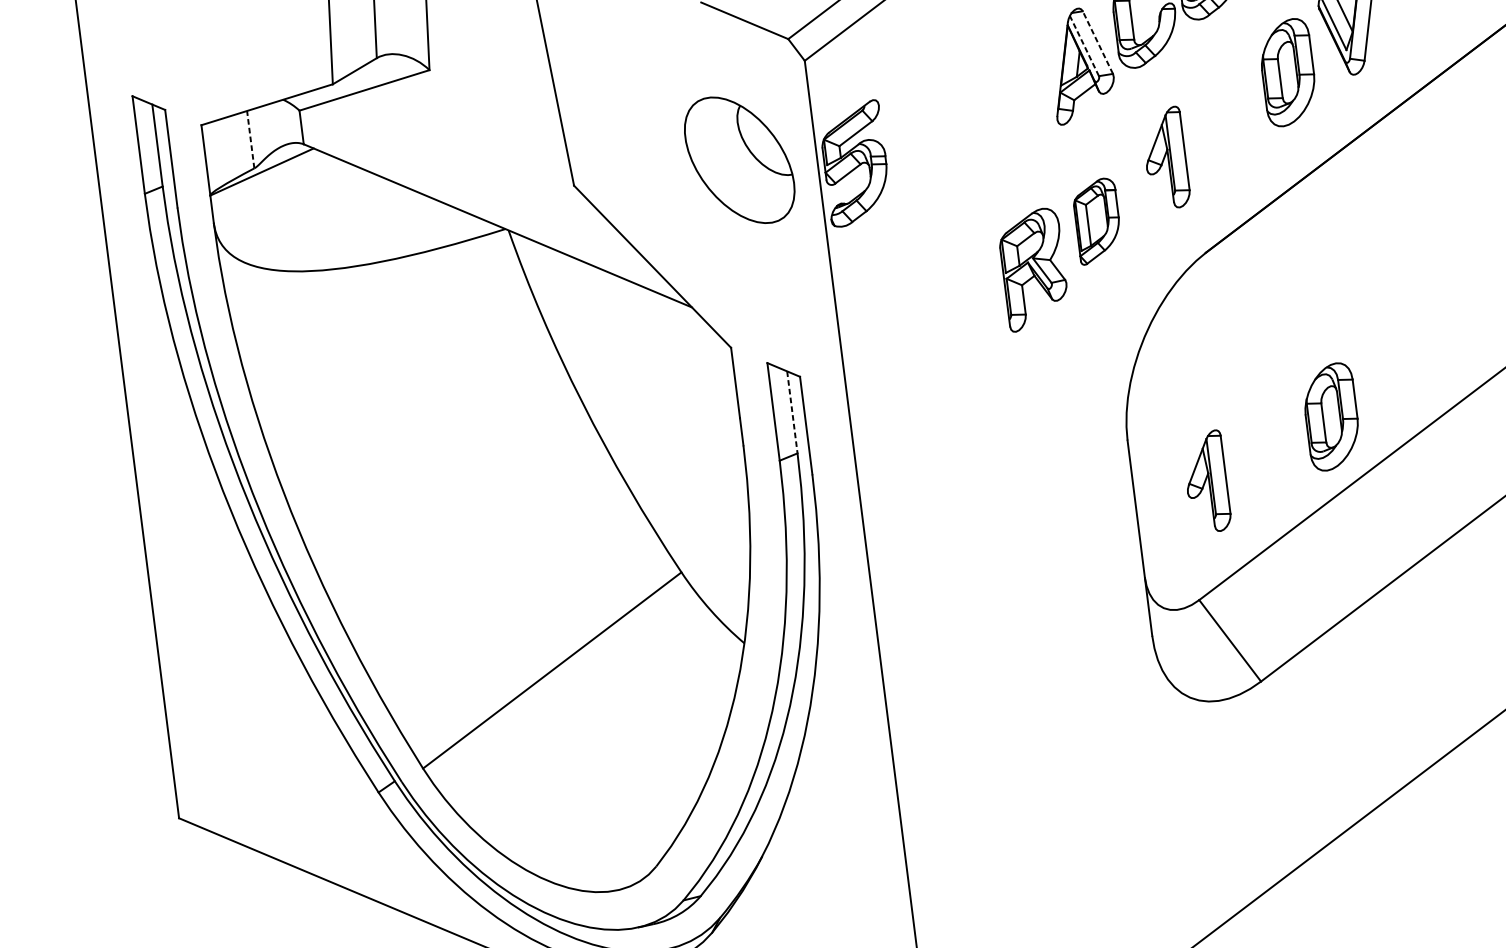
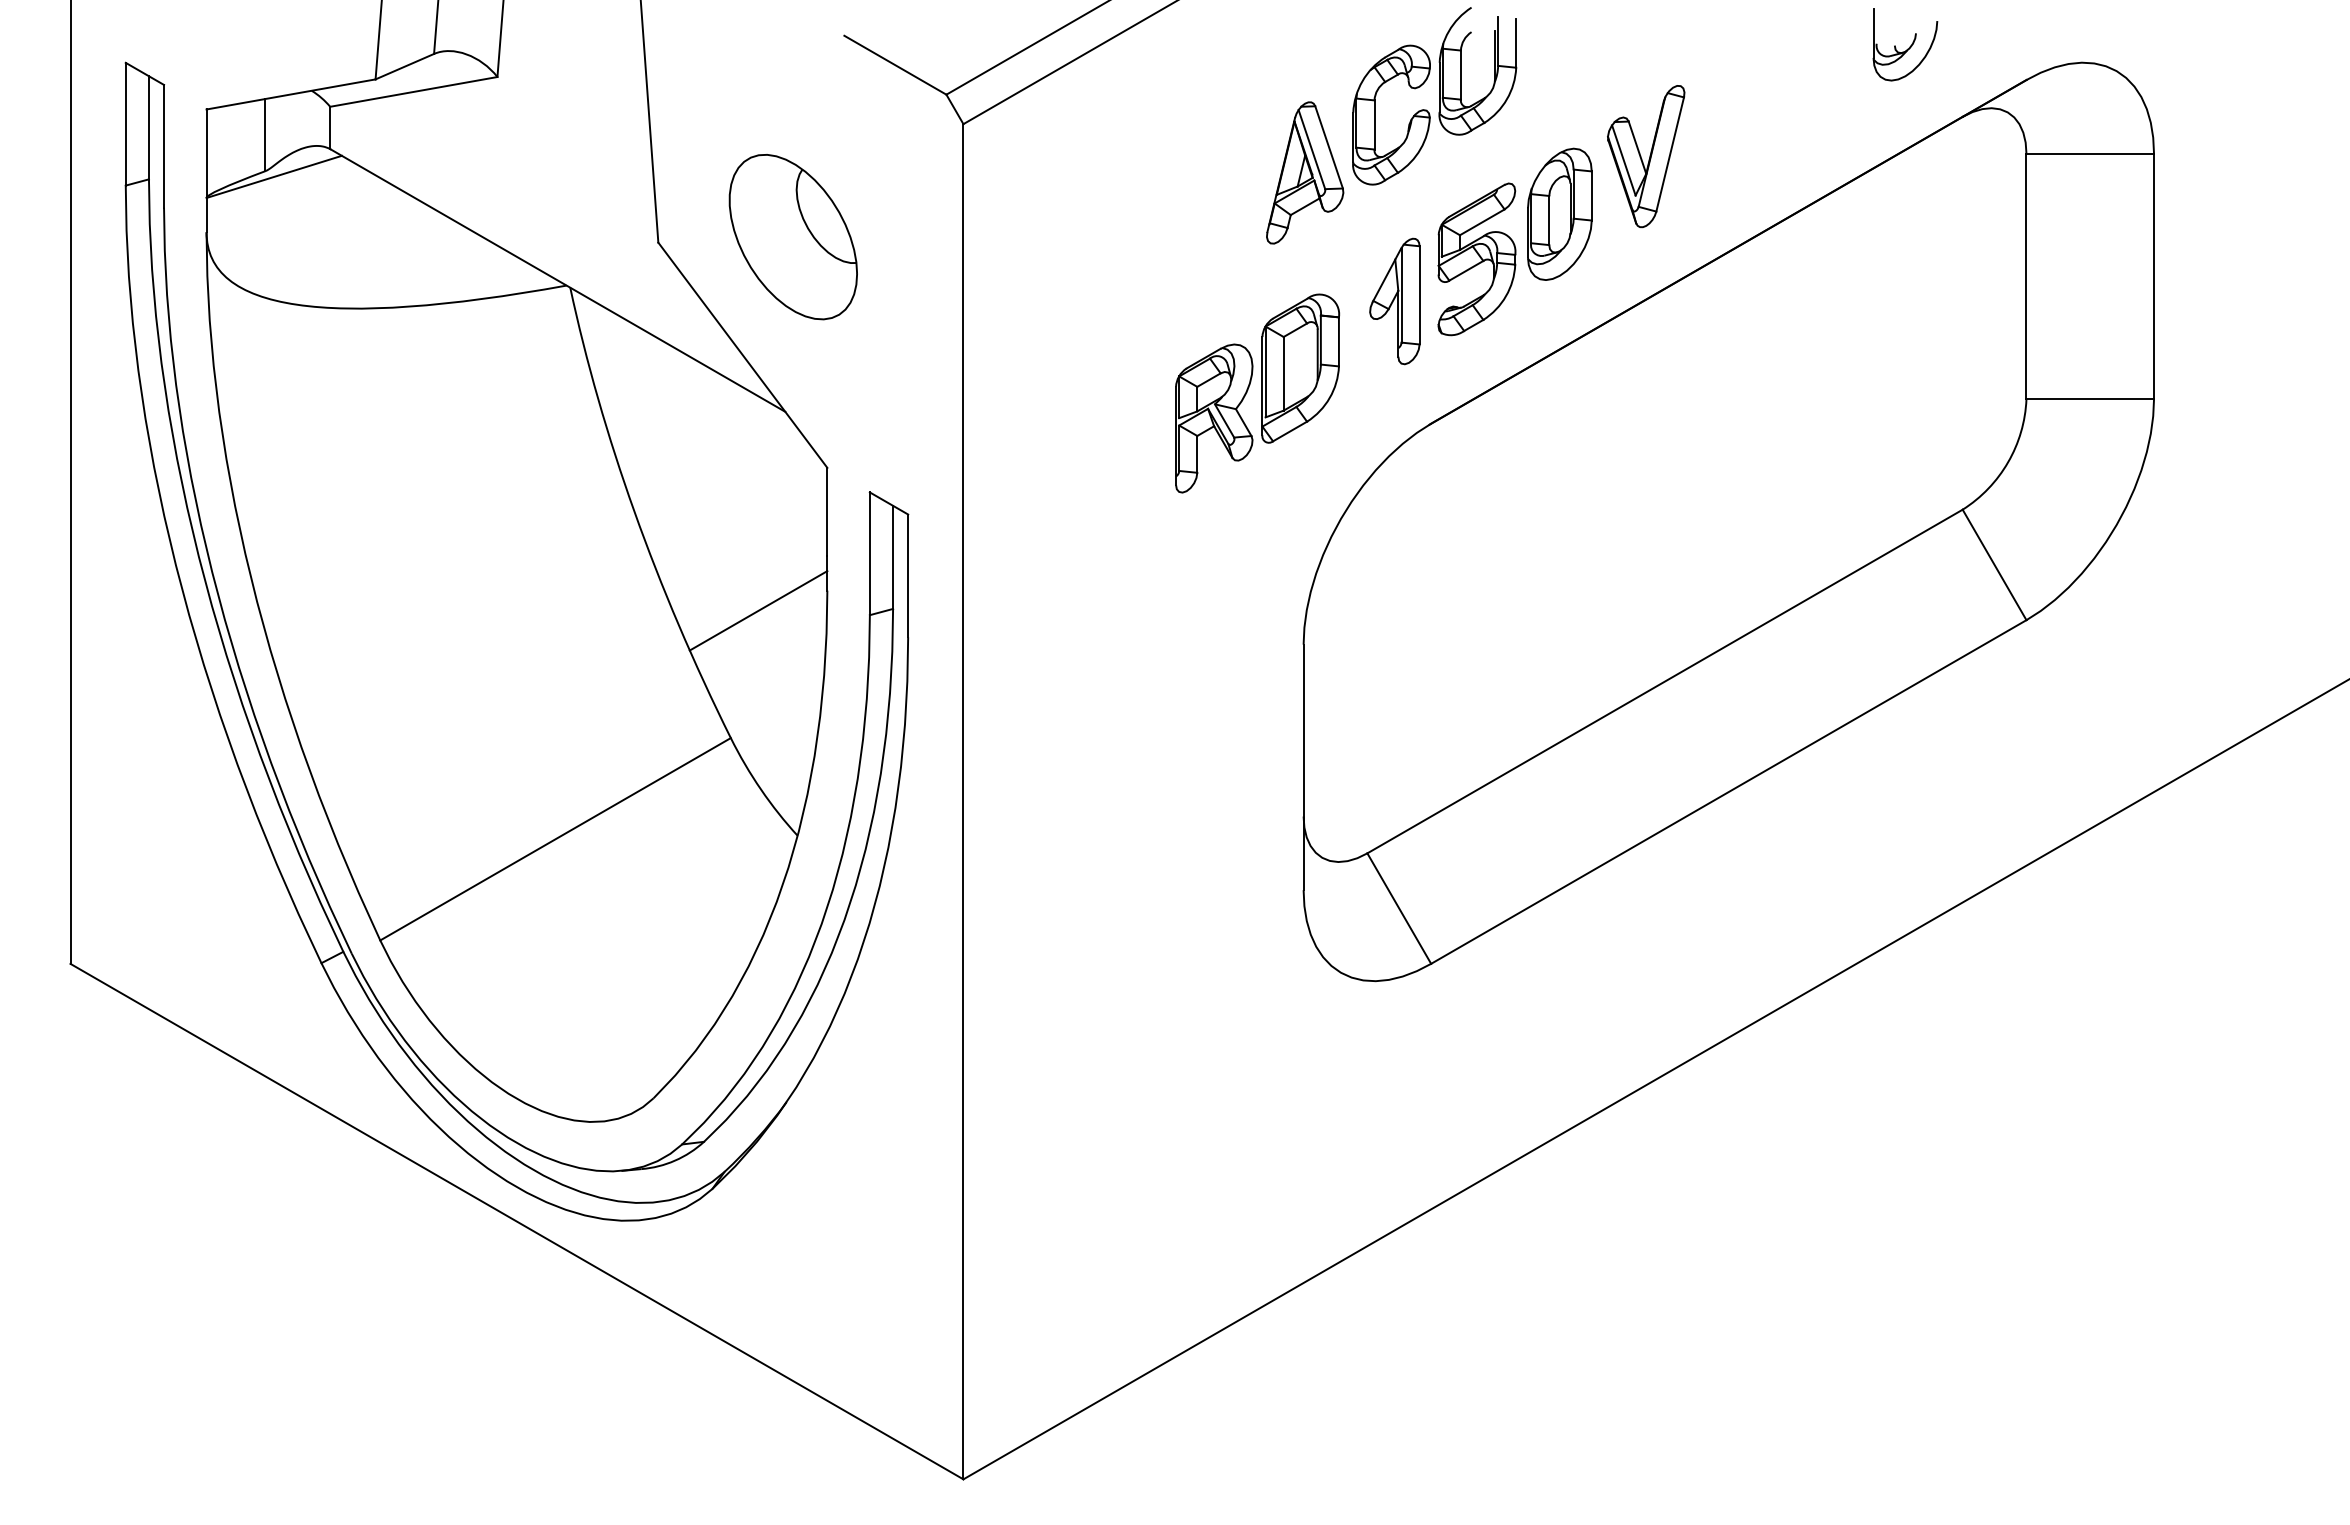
line: (1097, 41) -> (1328, 146), dashed -> solid
line: (1084, 46) -> (1311, 149), dashed -> solid
line: (250, 139) -> (265, 134), dashed -> solid
part: (739, 160) -> (792, 237), moved
part: (855, 163) -> (1476, 259), moved
part: (1097, 221) -> (1300, 368), size x1.43
line: (792, 412) -> (893, 557), dashed -> solid
part: (1331, 416) -> (1559, 646), removed
line: (690, 468) -> (758, 610), added
part: (1206, 482) -> (1394, 708), removed

